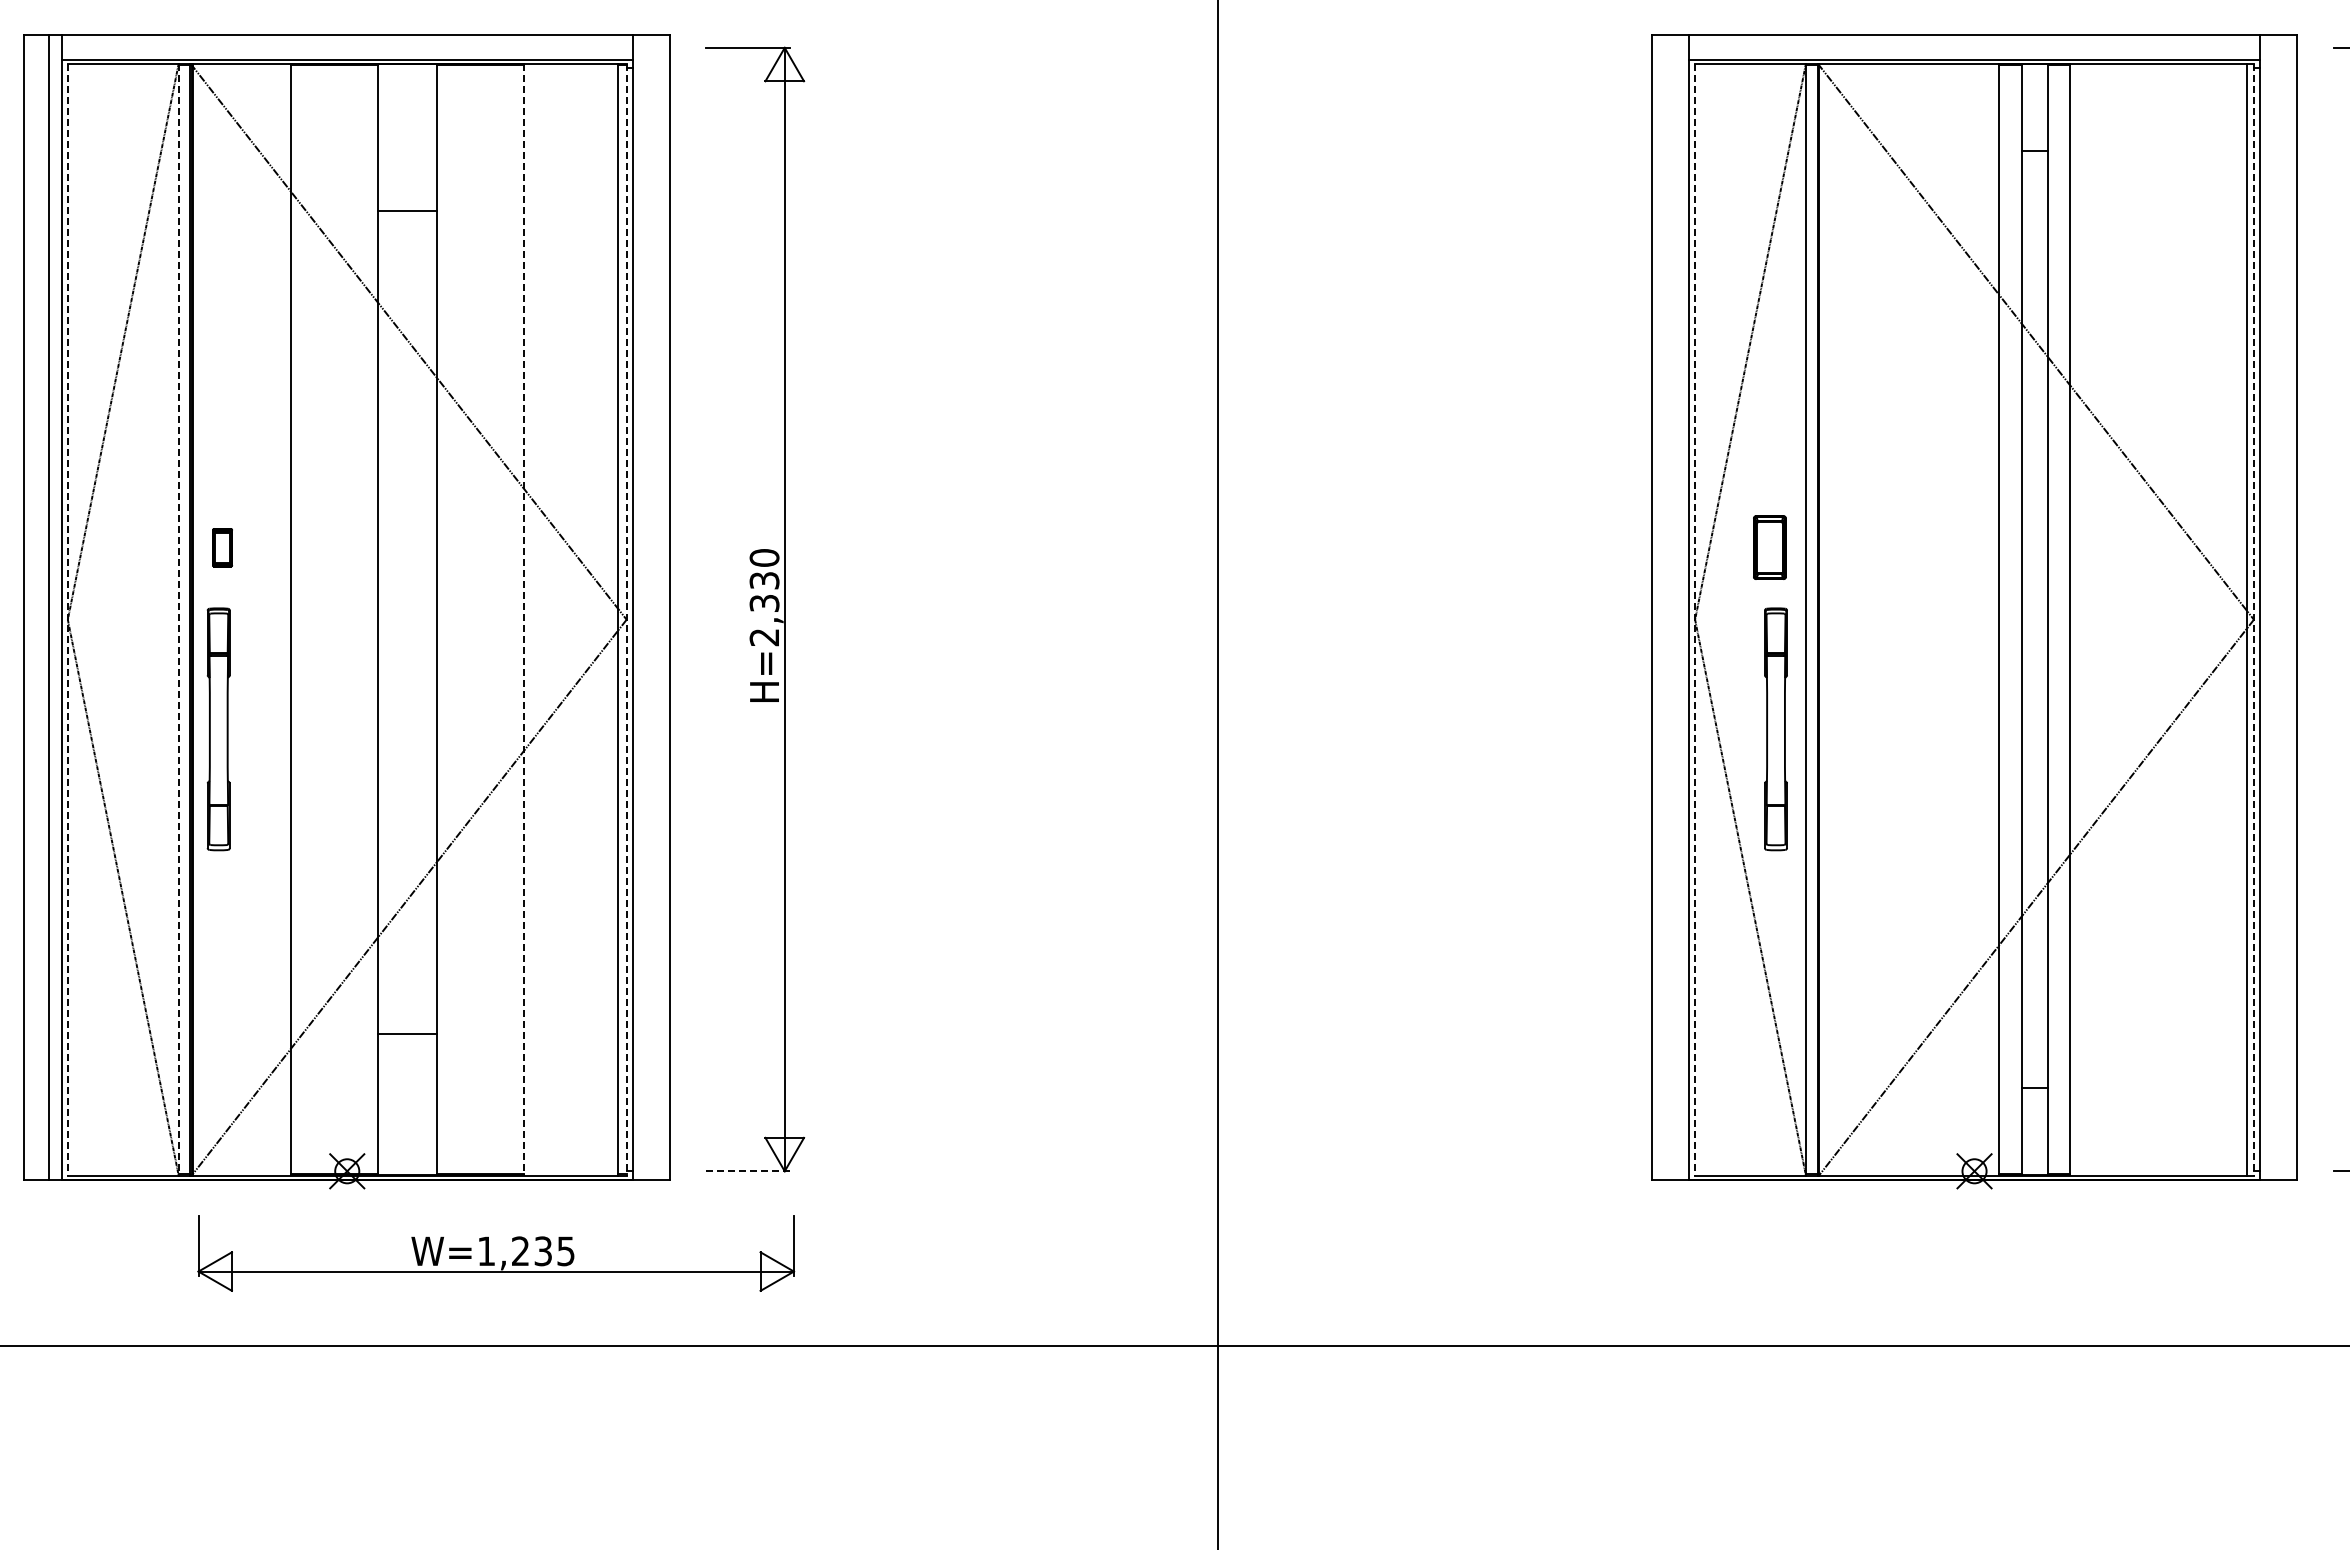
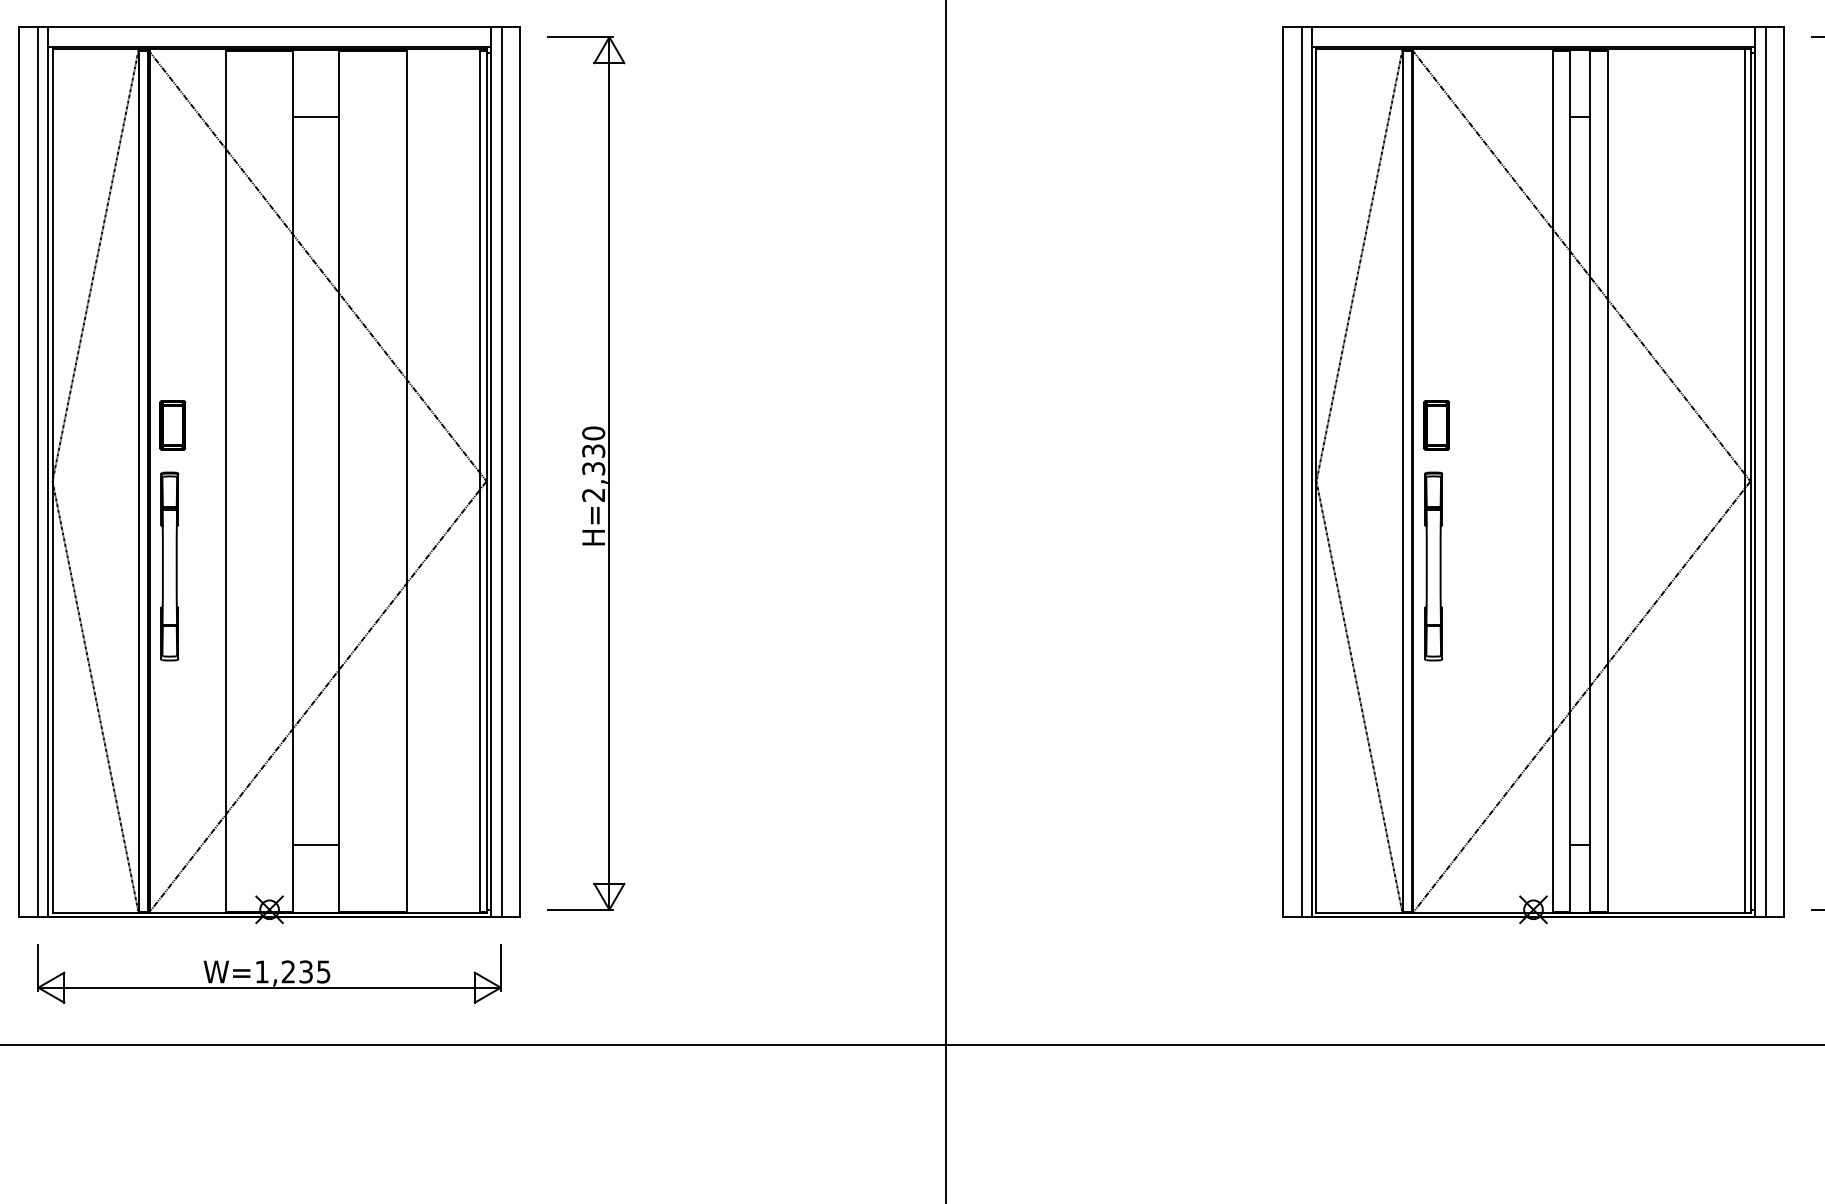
line: (407, 210) -> (316, 116), moved
part: (222, 547) -> (172, 425), size x1.67
part: (1769, 547) -> (1436, 425), moved
line: (645, 606) -> (501, 471), added
line: (1675, 606) -> (1301, 471), added
line: (2273, 606) -> (1765, 471), added
line: (523, 619) -> (406, 481), dashed -> solid
line: (67, 620) -> (52, 481), dashed -> solid
line: (178, 620) -> (138, 481), dashed -> solid
line: (626, 620) -> (486, 481), dashed -> solid
line: (1695, 620) -> (1316, 481), dashed -> solid
line: (2253, 620) -> (1750, 481), dashed -> solid
part: (1775, 729) -> (1433, 566), moved
line: (407, 1034) -> (316, 845), moved
line: (747, 1171) -> (580, 909), dashed -> solid
part: (488, 1253) -> (263, 973), moved

